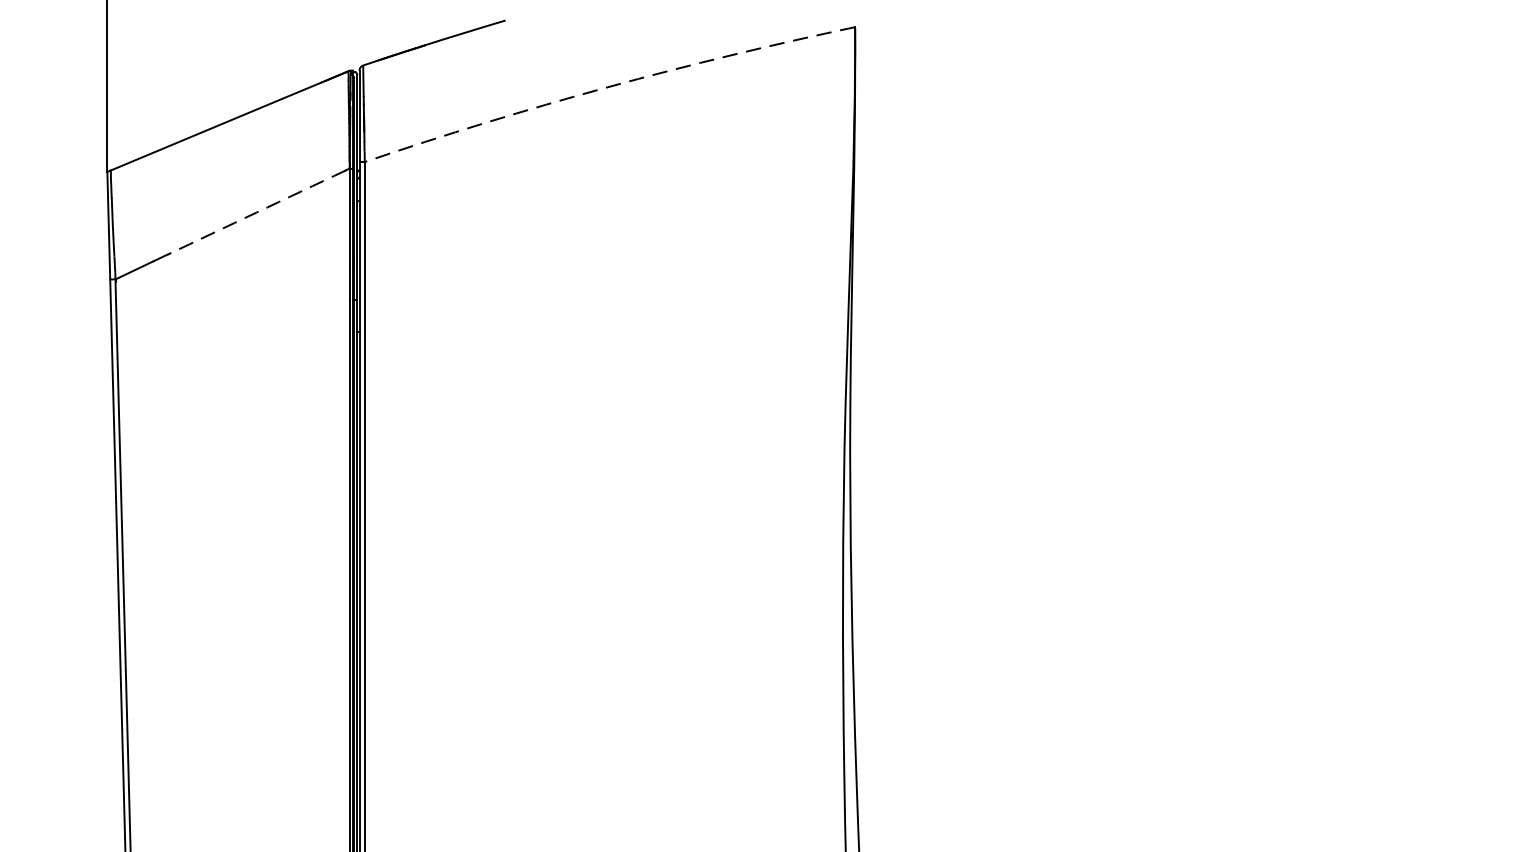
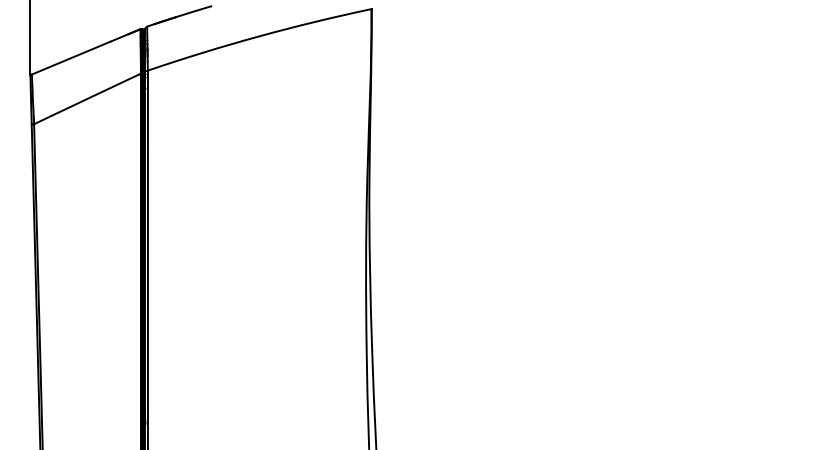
arc: (607, 87) -> (258, 36), dashed -> solid
arc: (256, 212) -> (98, 93), dashed -> solid

